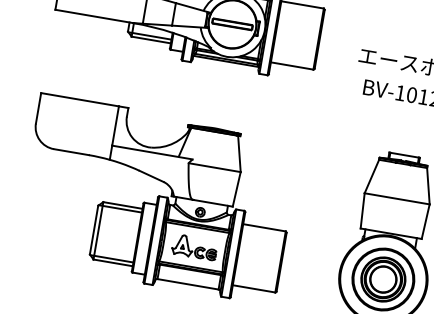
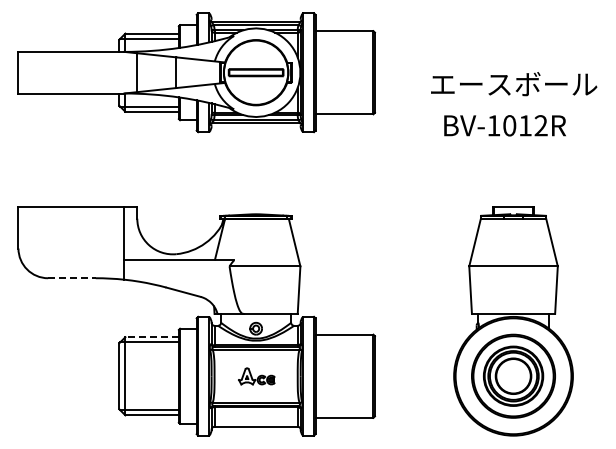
line: (71, 152) -> (71, 278), solid -> dashed
line: (123, 205) -> (152, 337), solid -> dashed
part: (194, 247) -> (256, 376), size x0.6

